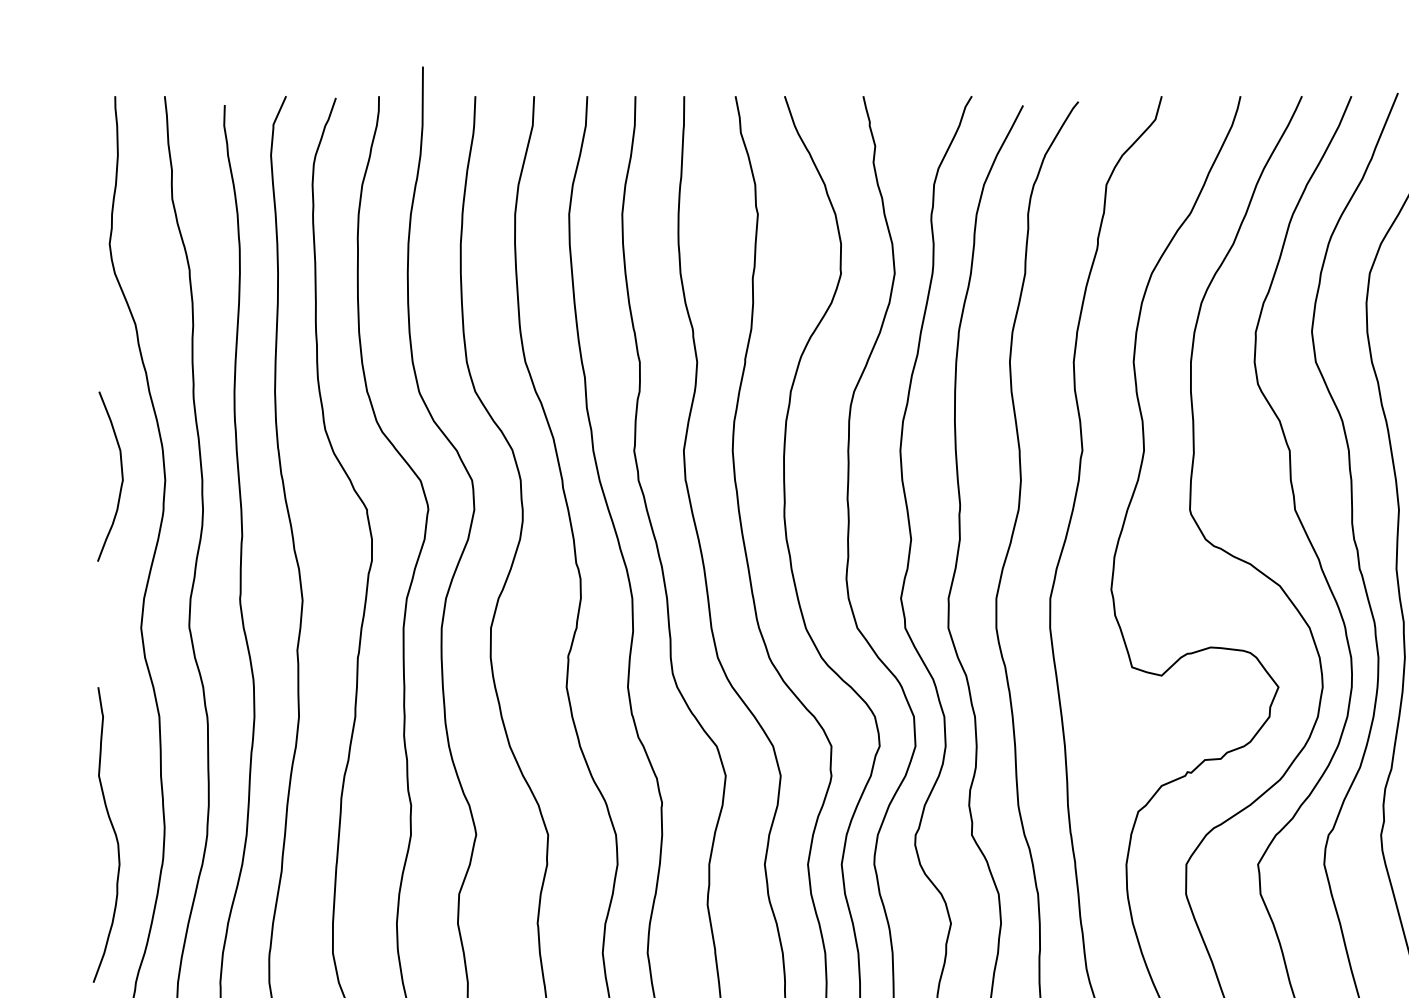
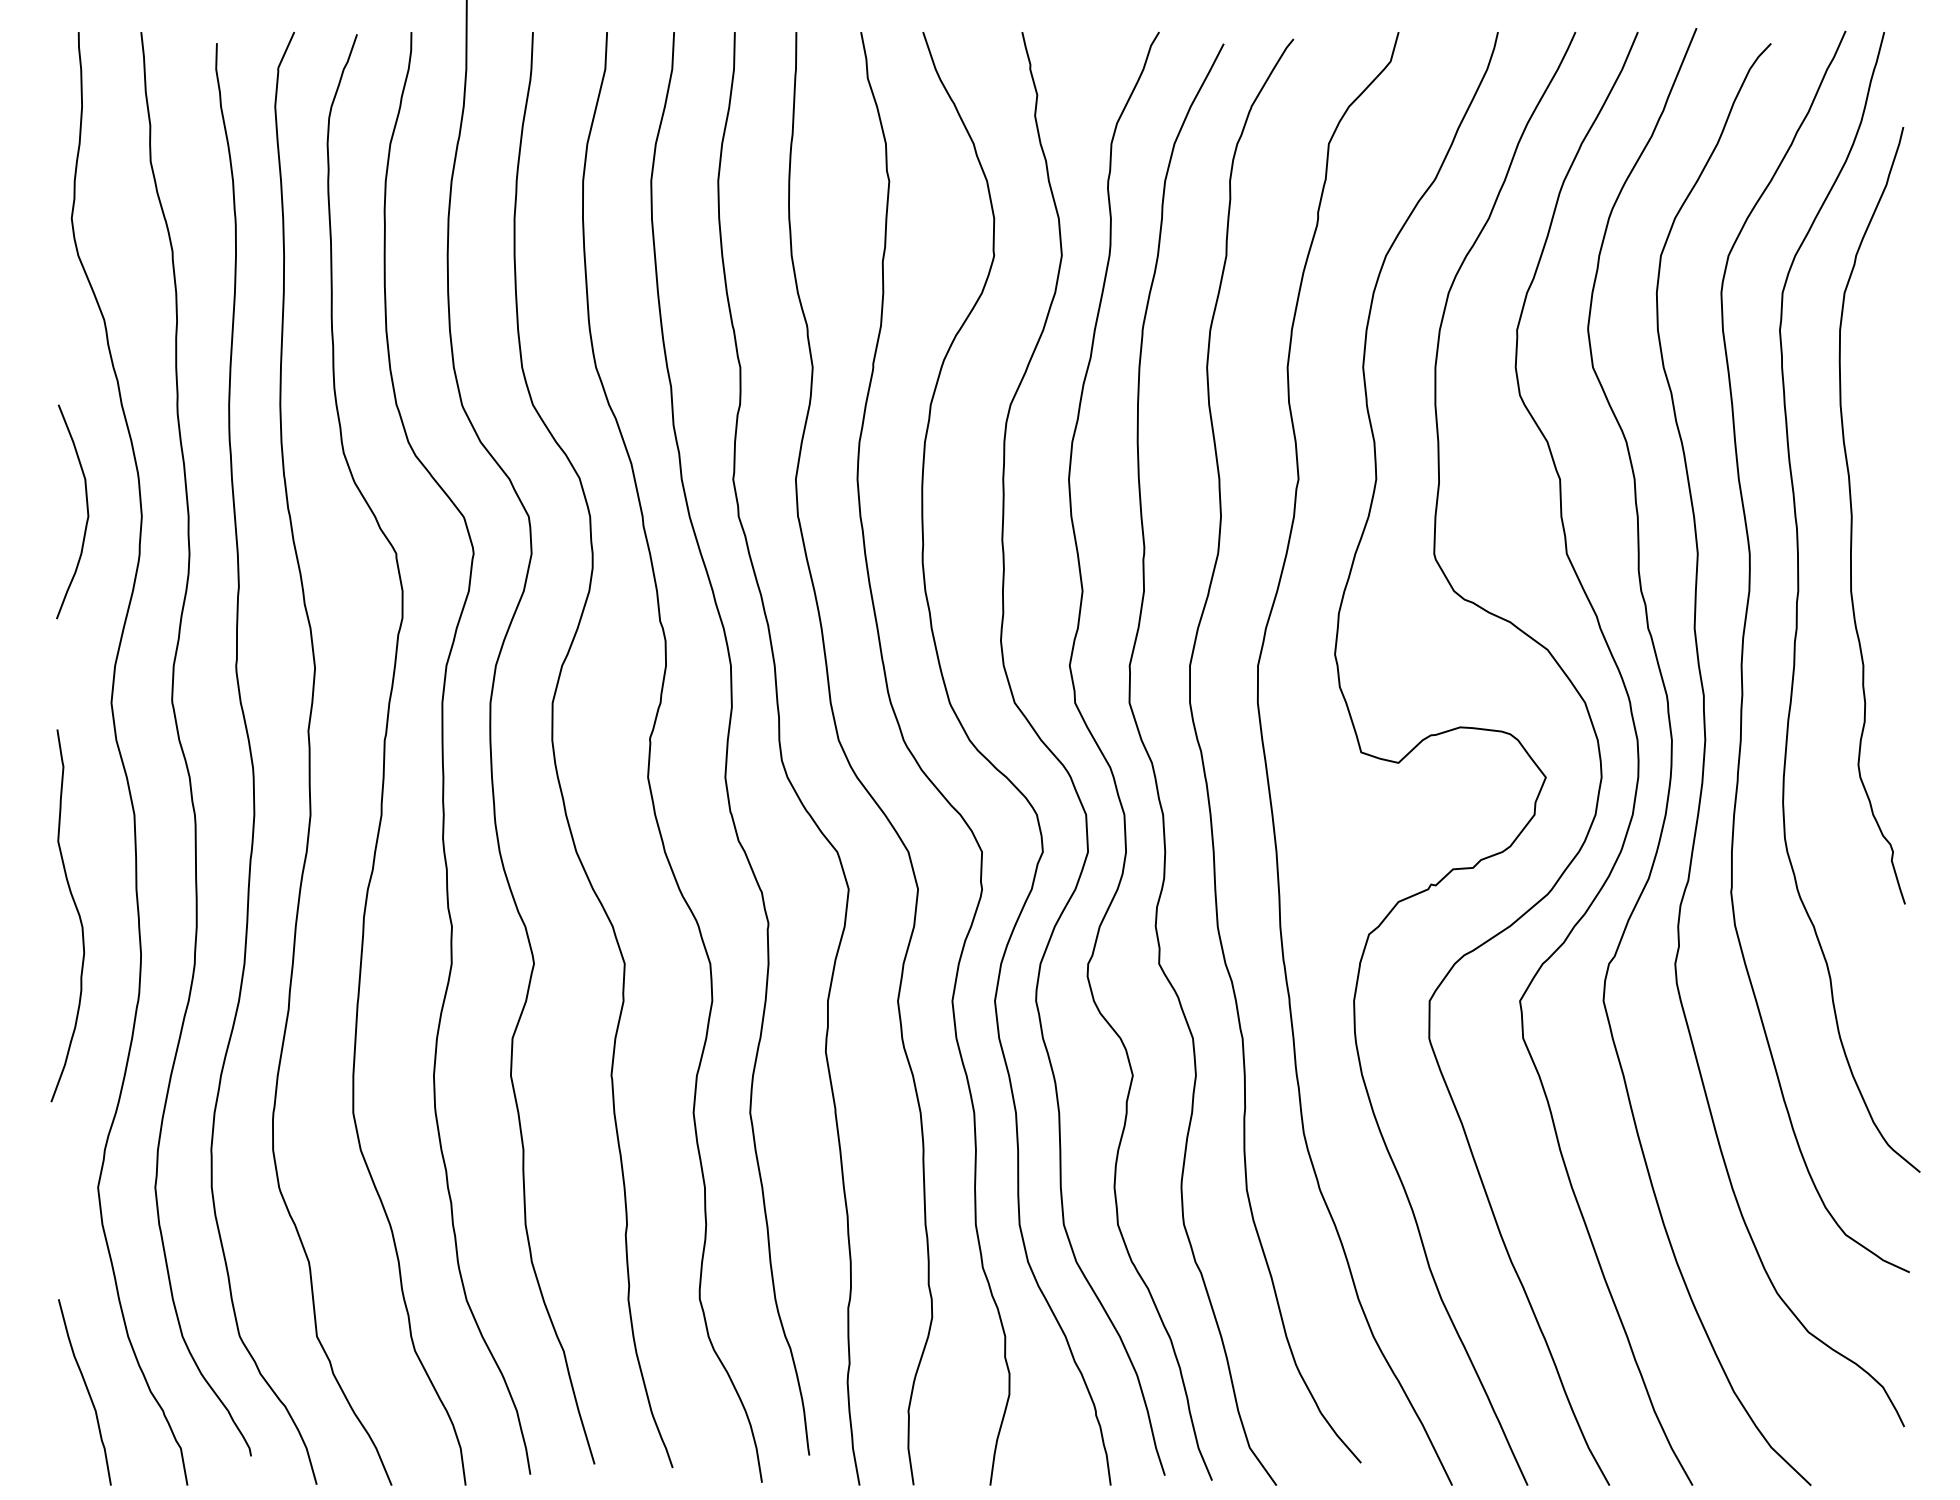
curve: (114, 833) -> (77, 913), moved

